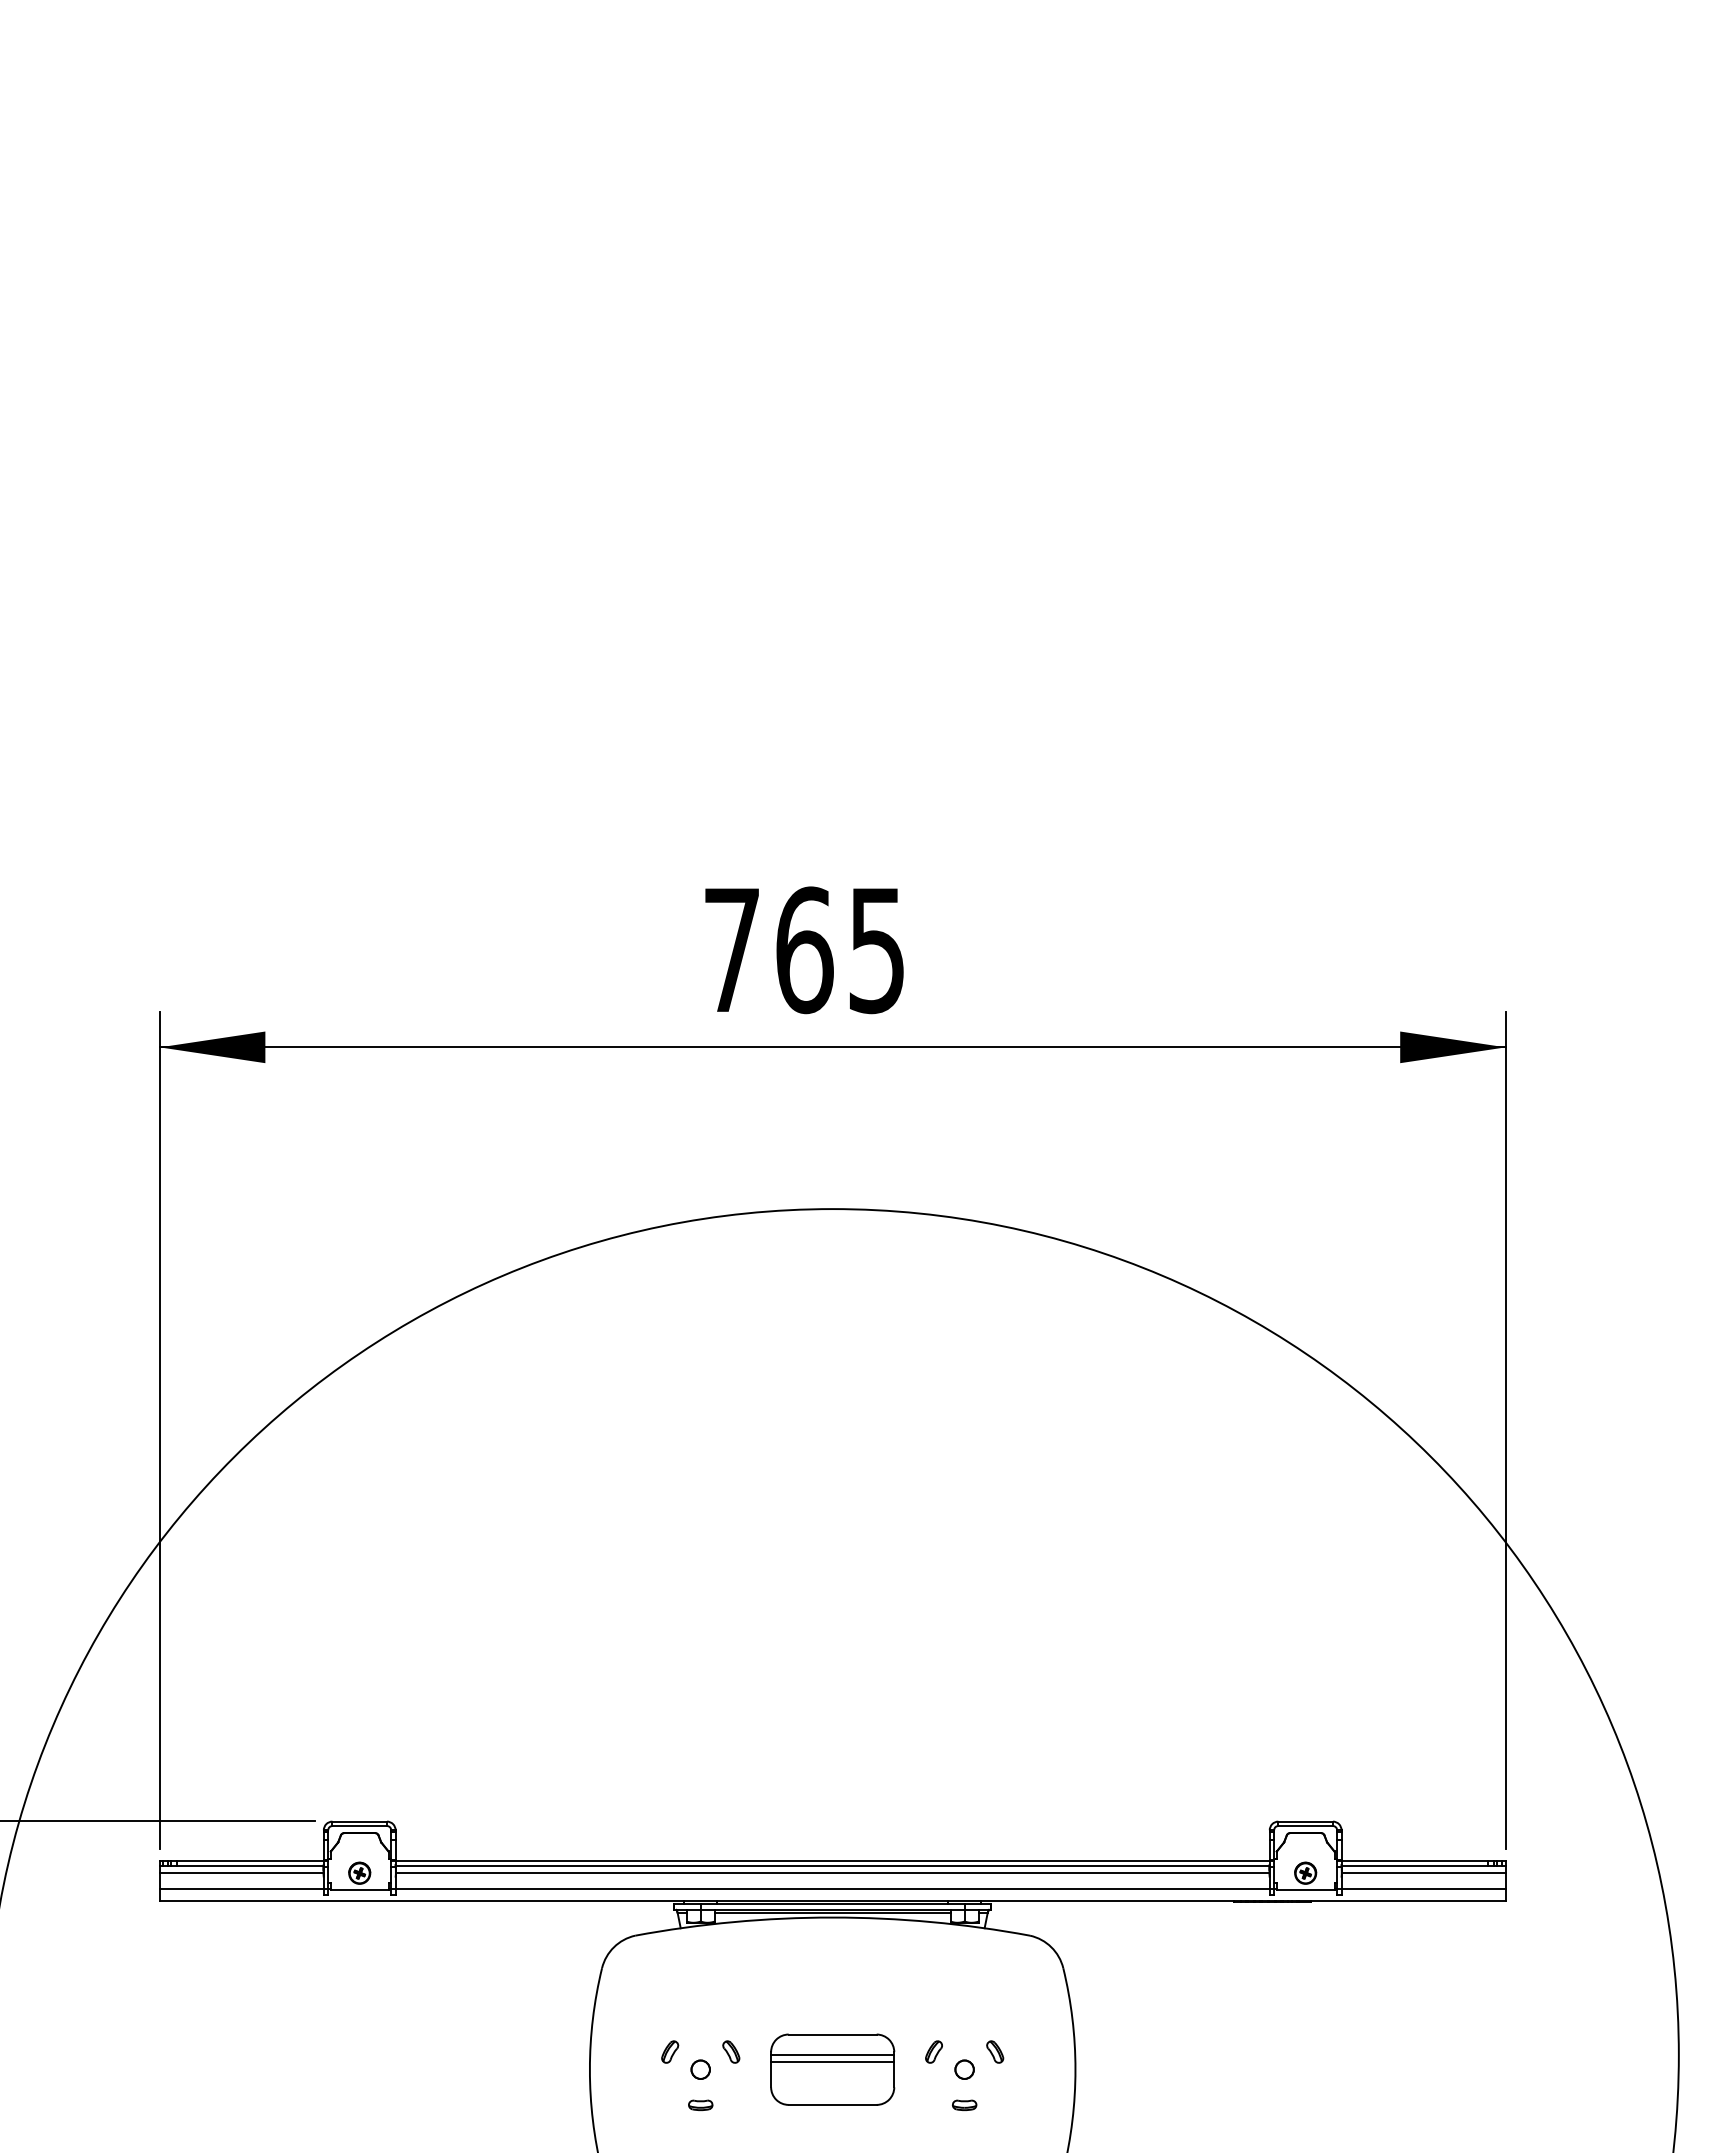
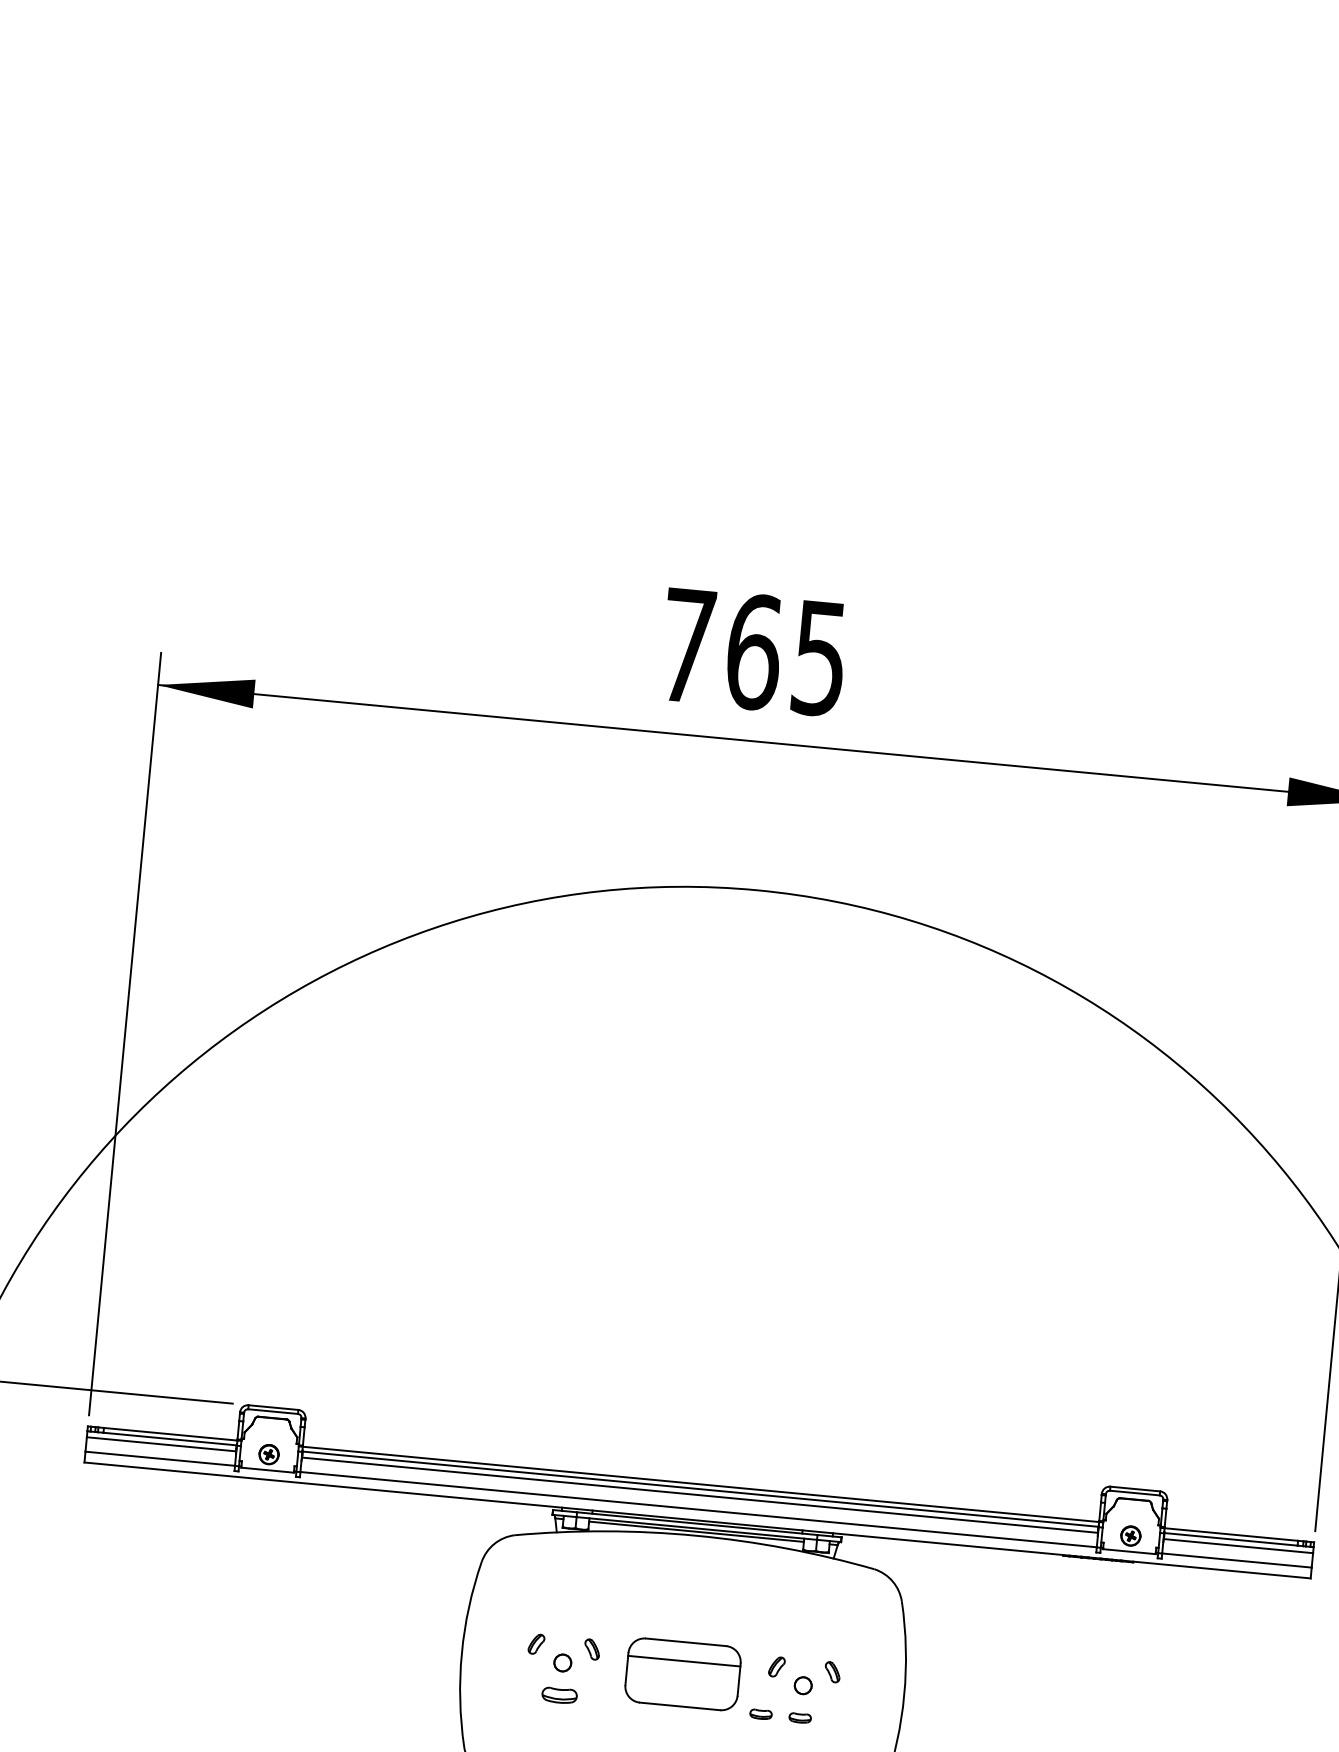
line: (832, 2061) -> (683, 1666), removed
part: (700, 2104) -> (559, 1694), size x1.6
part: (921, 2104) -> (760, 1713), added

